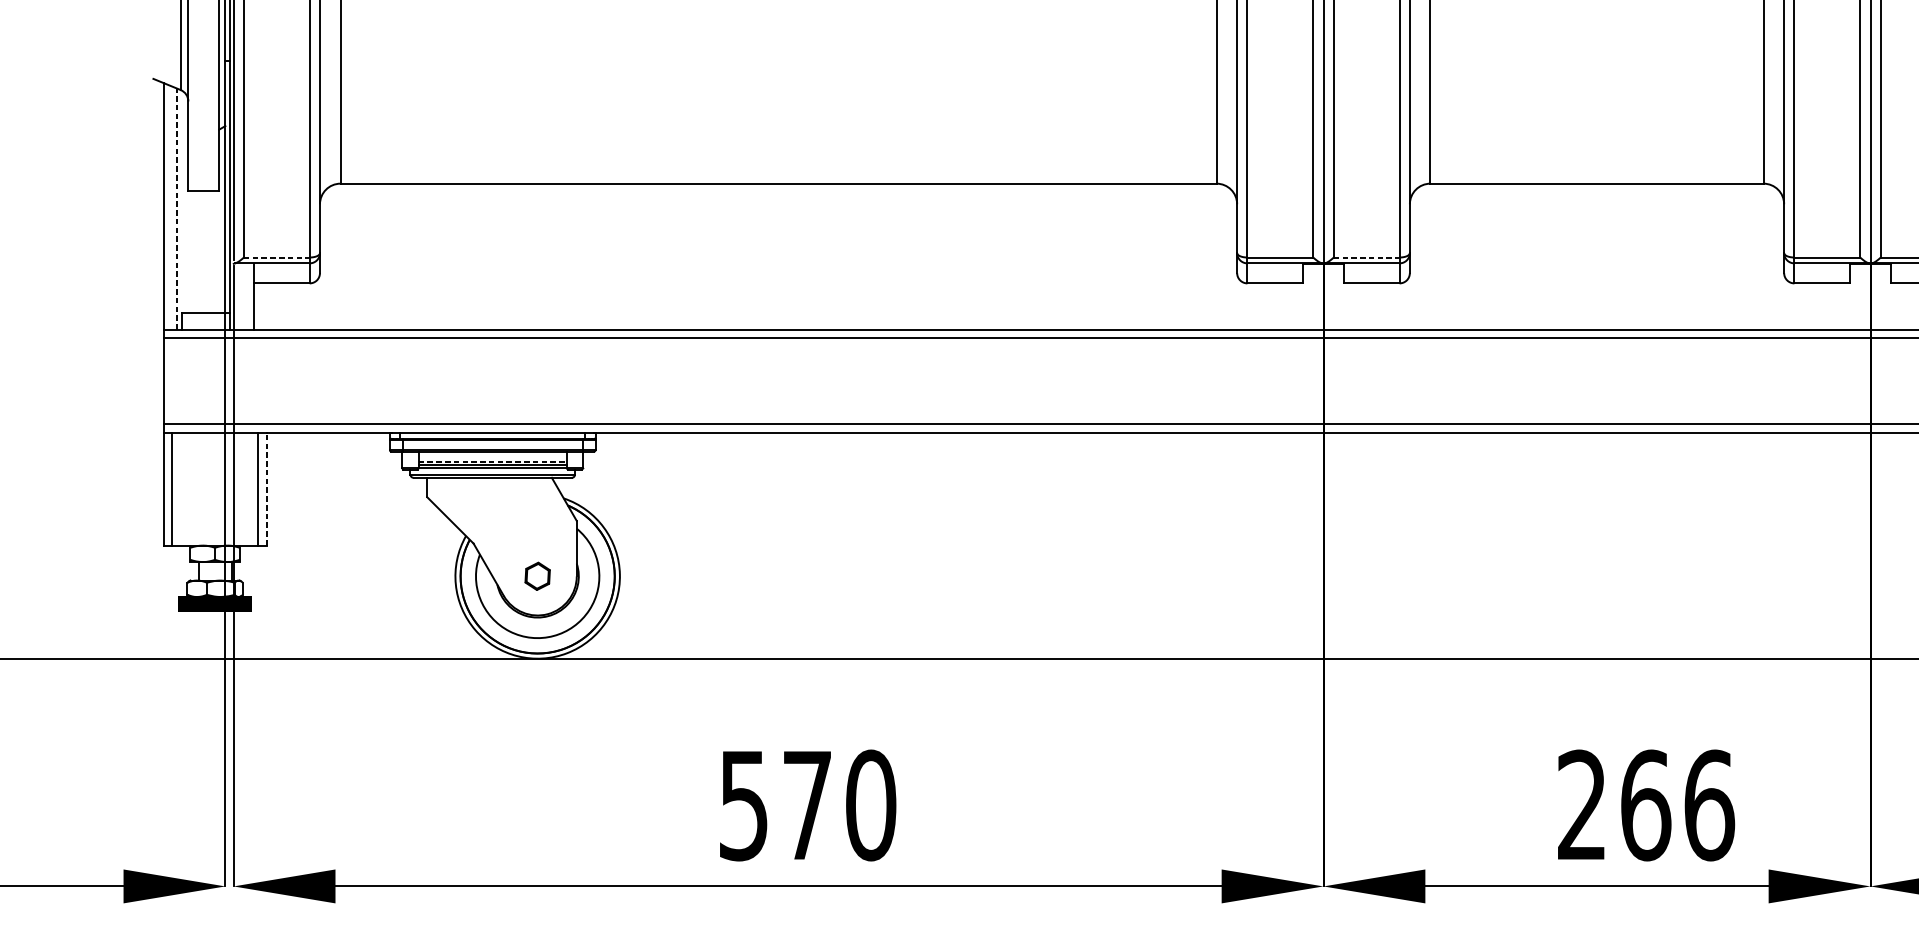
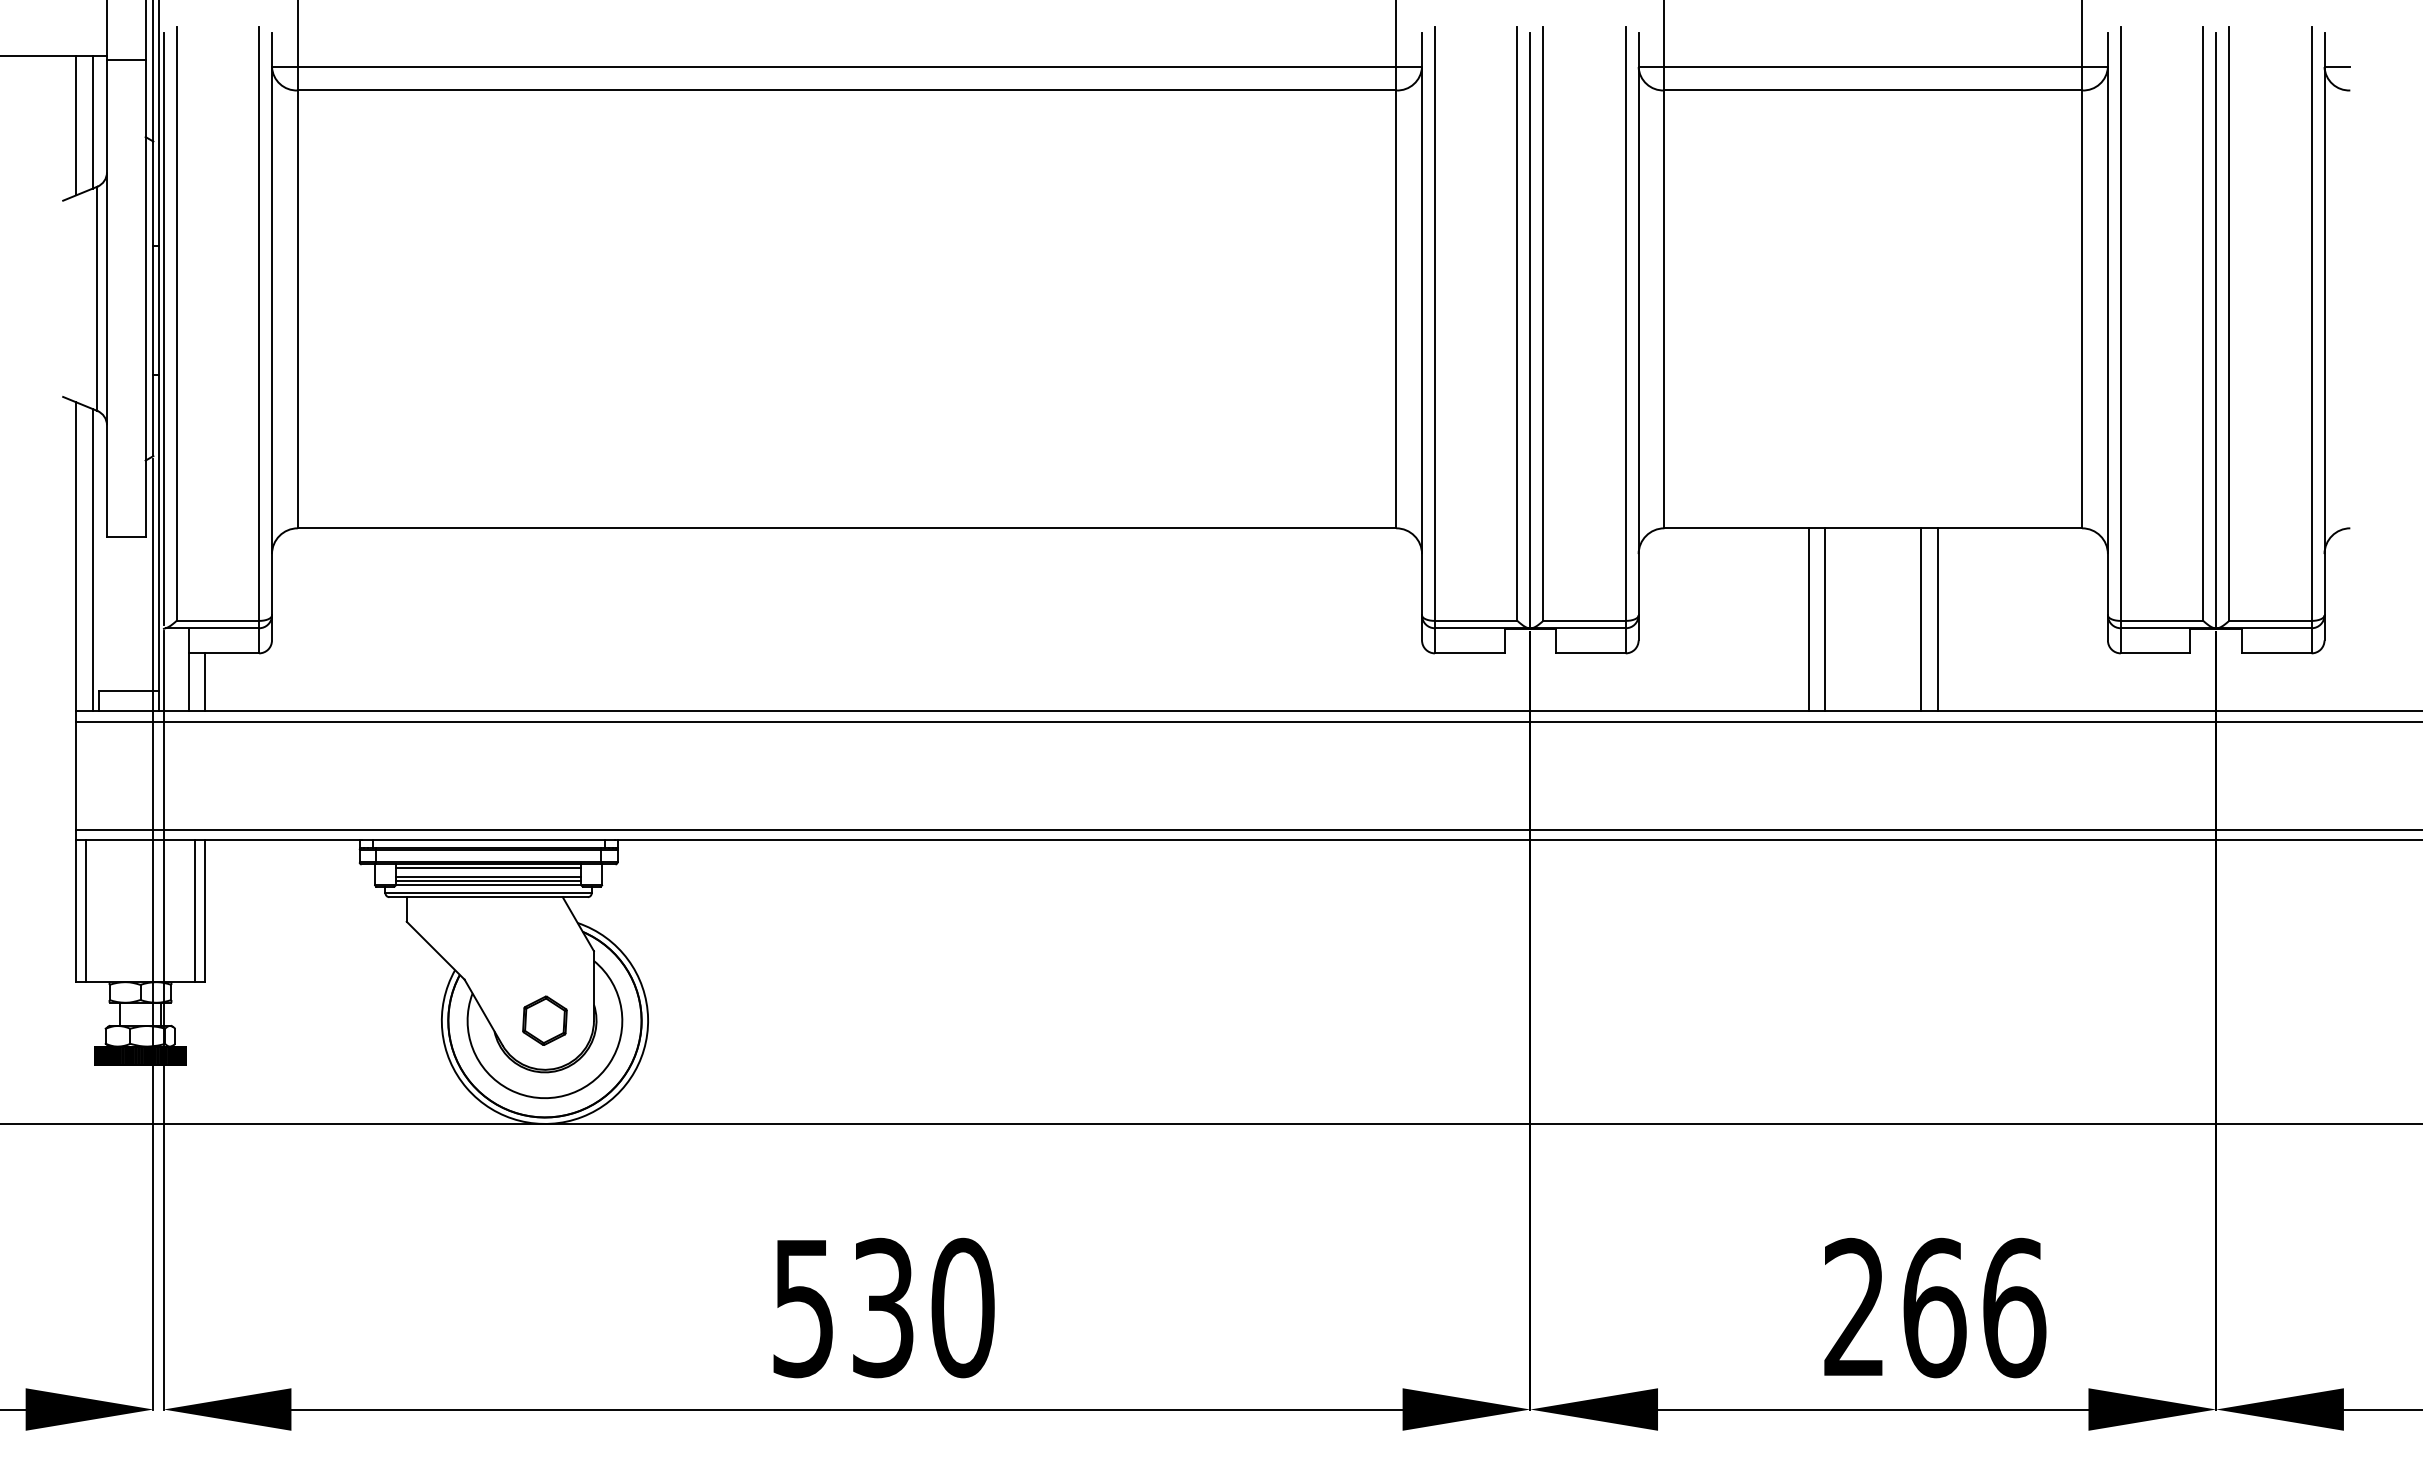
line: (176, 208) -> (92, 559), dashed -> solid
line: (1545, 256) -> (1808, 619), added
line: (1558, 256) -> (1825, 619), added
line: (1635, 256) -> (1921, 619), added
line: (1648, 256) -> (1937, 619), added
line: (277, 257) -> (218, 620), dashed -> solid
line: (1366, 257) -> (1584, 620), dashed -> solid
line: (266, 306) -> (204, 682), added
line: (492, 454) -> (488, 868), added
line: (492, 461) -> (488, 876), dashed -> solid
line: (266, 489) -> (204, 911), dashed -> solid
part: (537, 576) -> (544, 1020), size x1.43
text: (807, 805) -> (883, 1307), 570 -> 530

